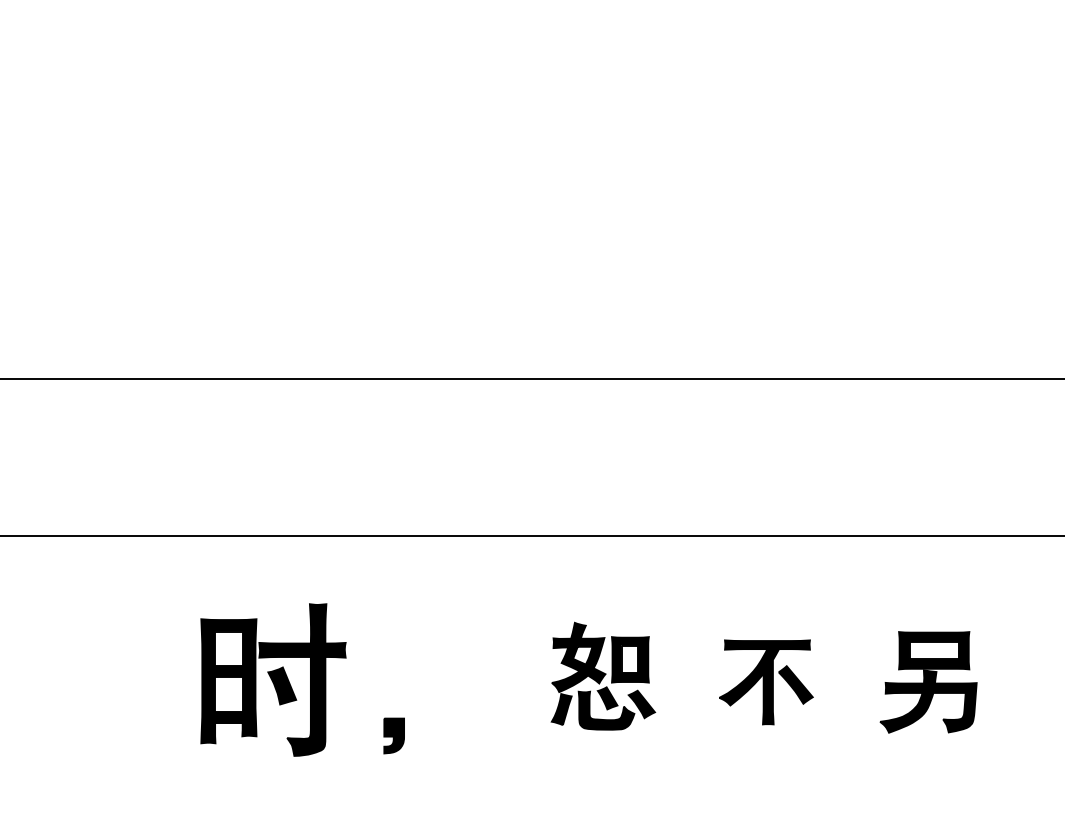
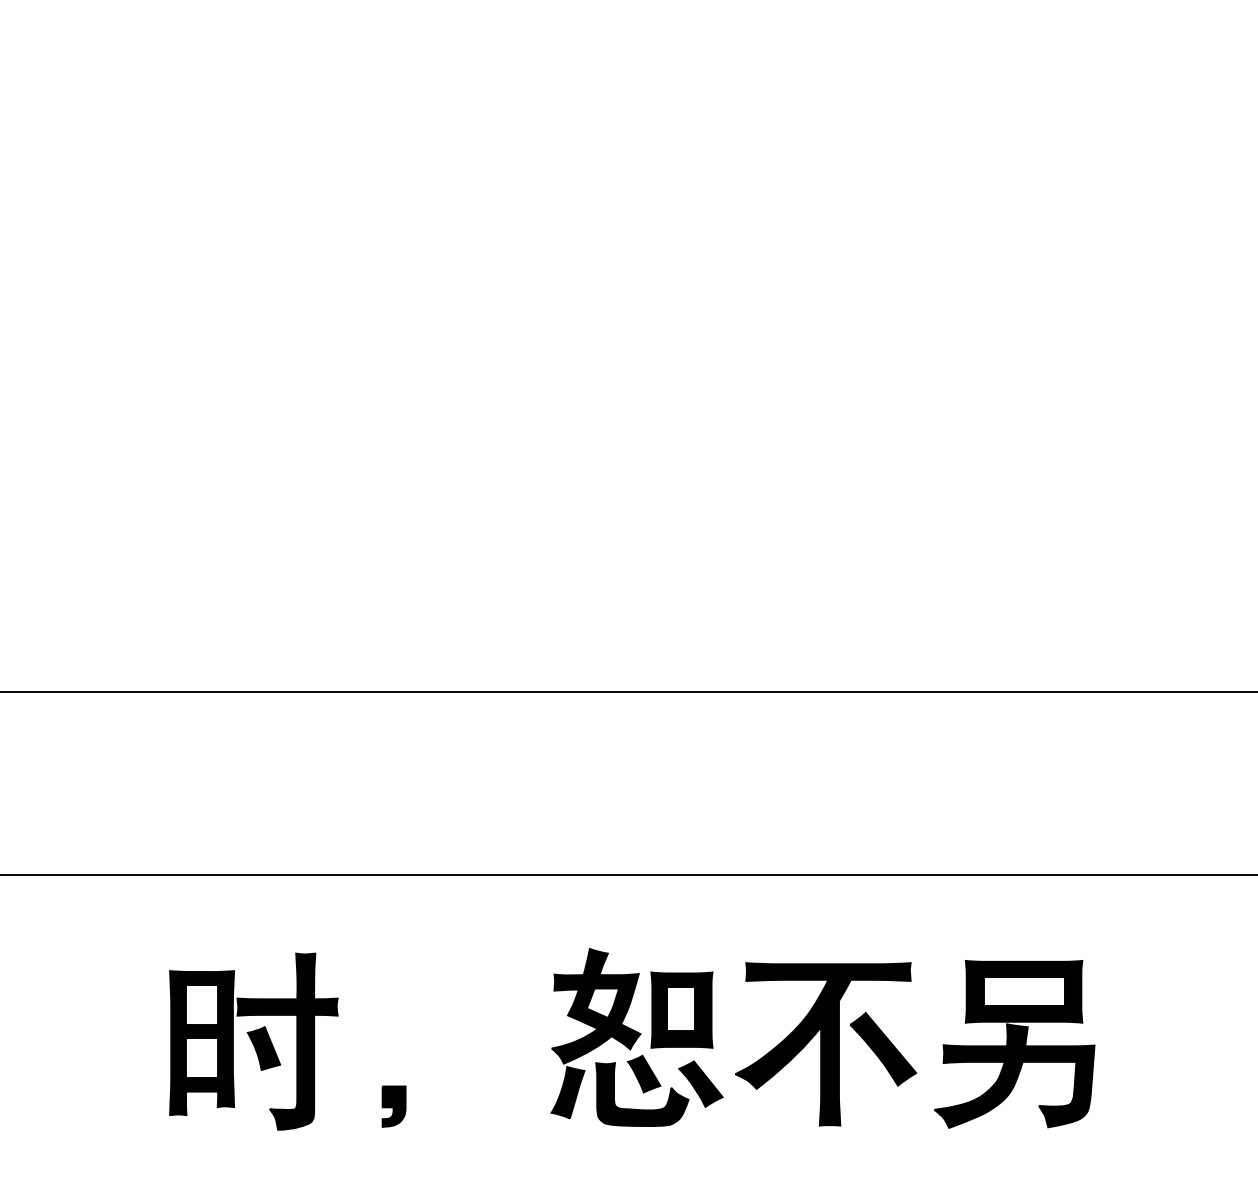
part: (602, 675) -> (636, 1036), size x1.43
part: (766, 682) -> (826, 1044), size x1.67
part: (928, 682) -> (1014, 1044), size x1.43

